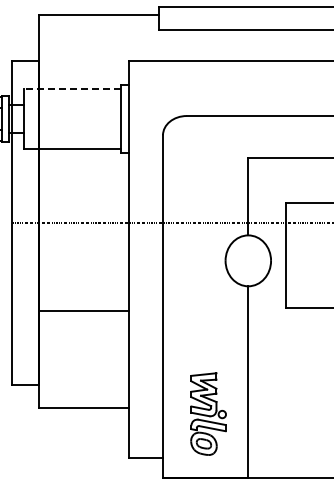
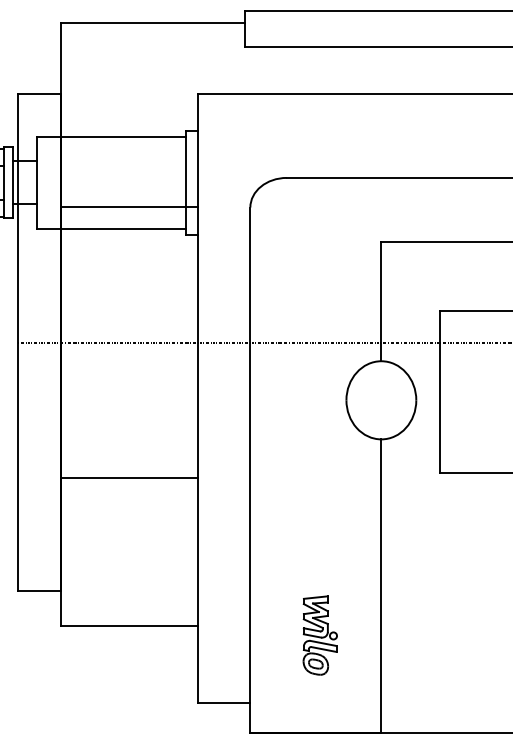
line: (72, 89) -> (111, 137), dashed -> solid
line: (83, 135) -> (128, 207), added
part: (208, 413) -> (320, 634), size x0.62

